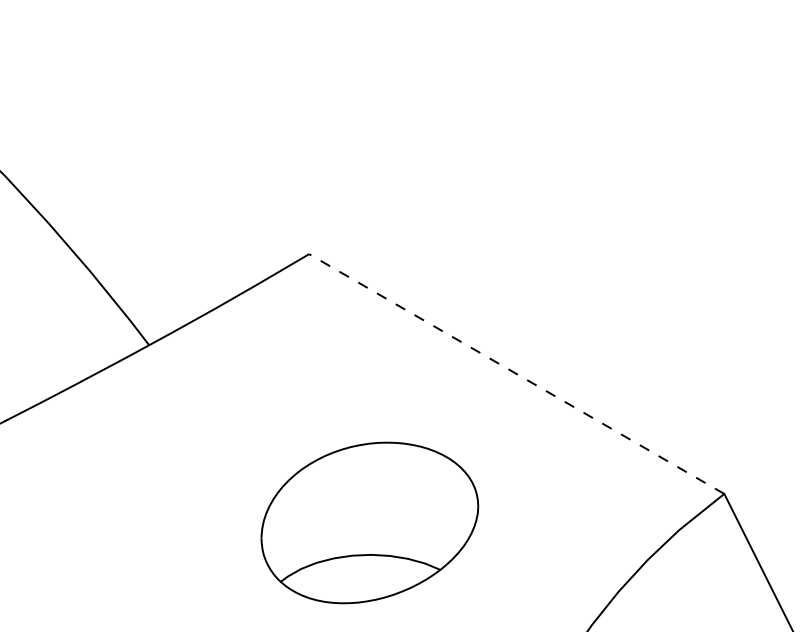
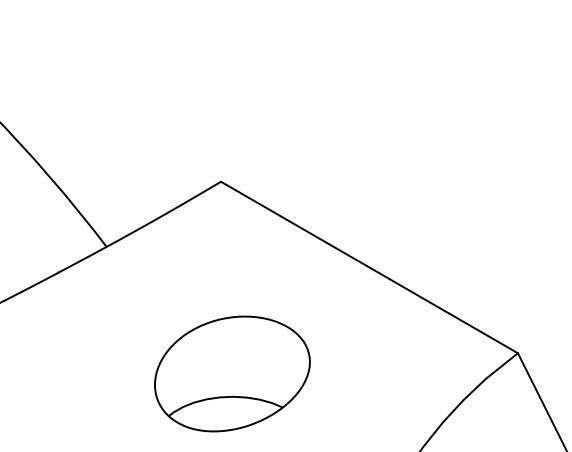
line: (516, 374) -> (369, 267), dashed -> solid
part: (369, 522) -> (232, 373), moved

